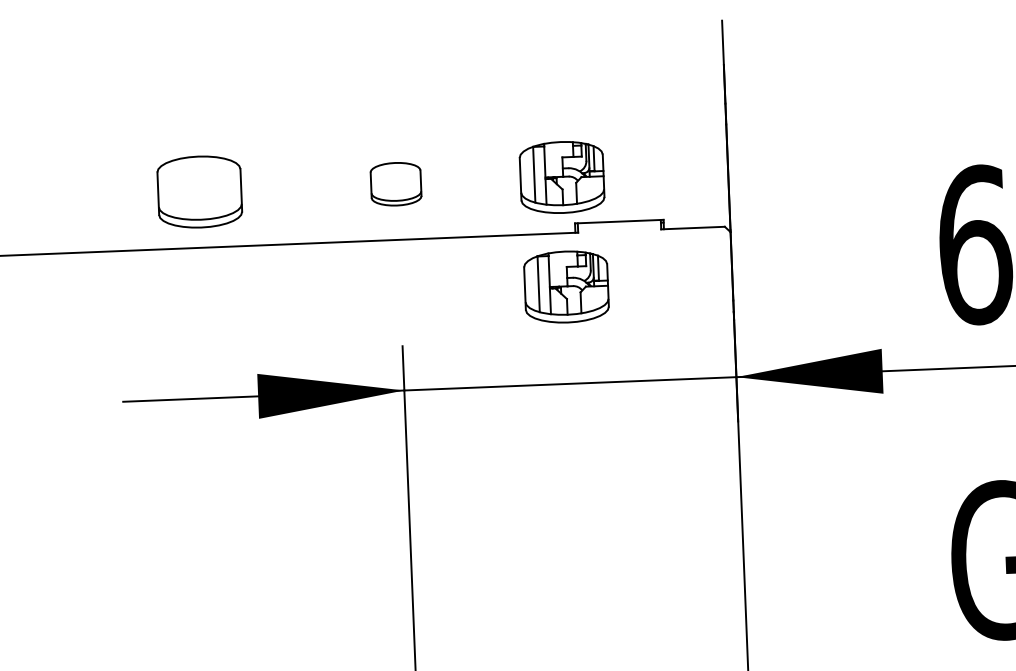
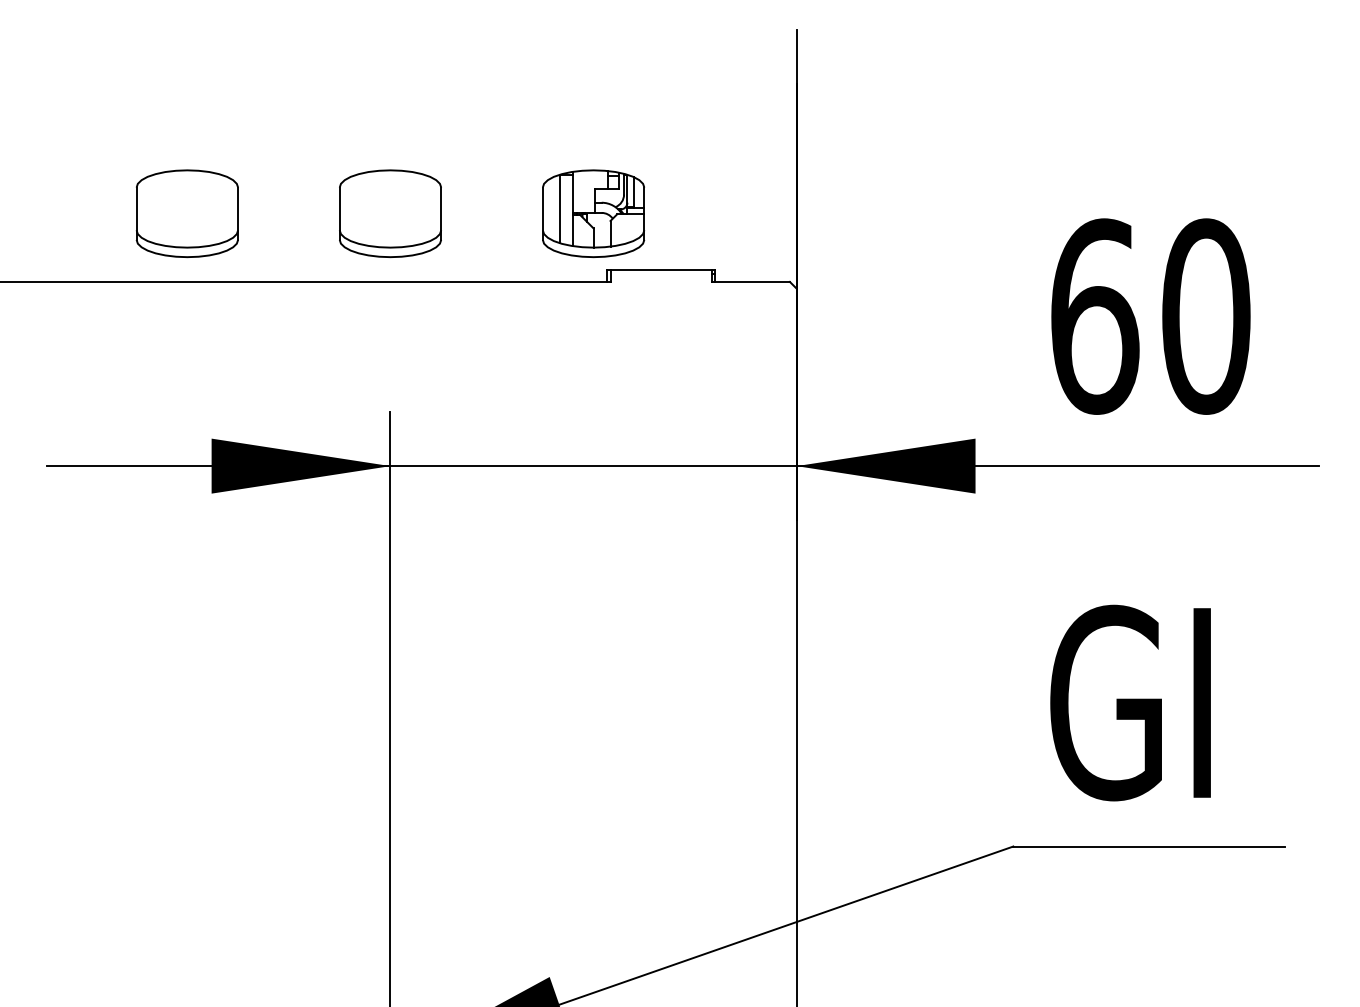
part: (396, 183) -> (390, 213), size x1.67
part: (199, 191) -> (186, 213), moved
part: (566, 286) -> (593, 347), removed

